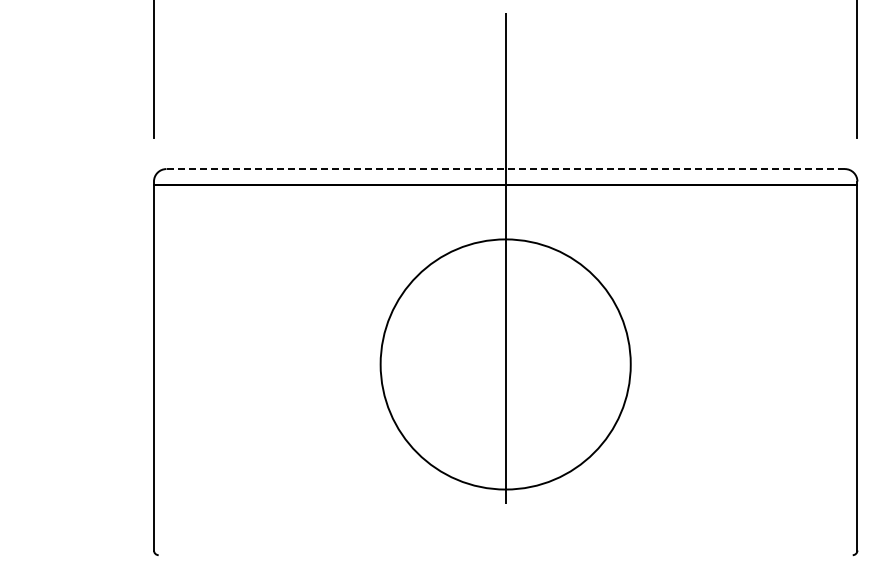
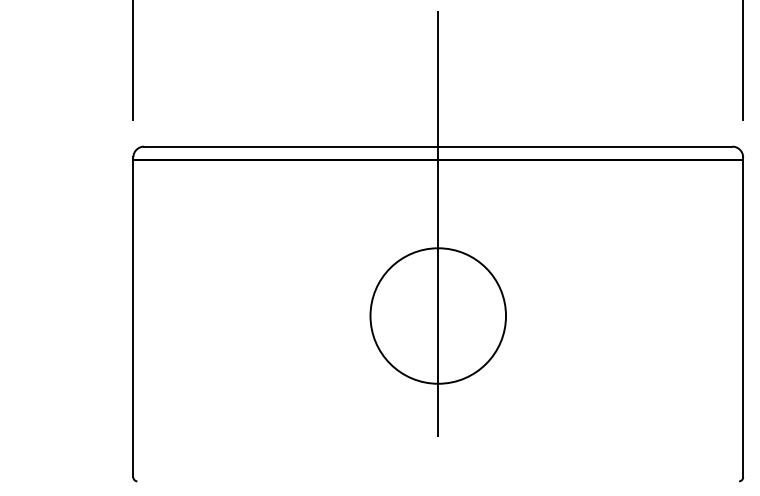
line: (505, 169) -> (438, 147), dashed -> solid
circle: (505, 364) -> (438, 316), size x0.62

